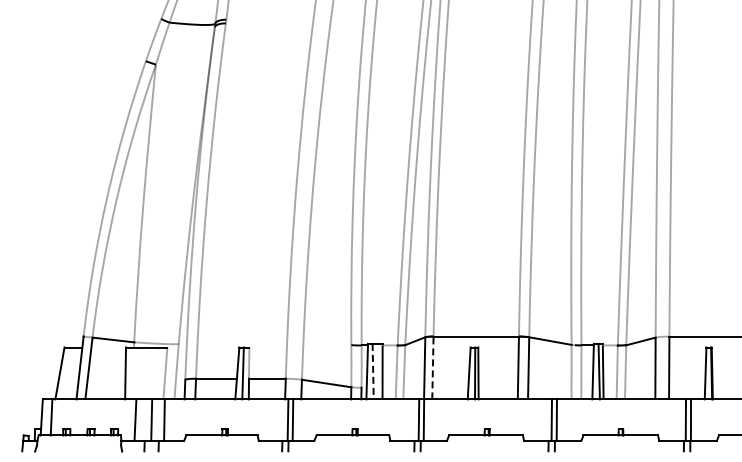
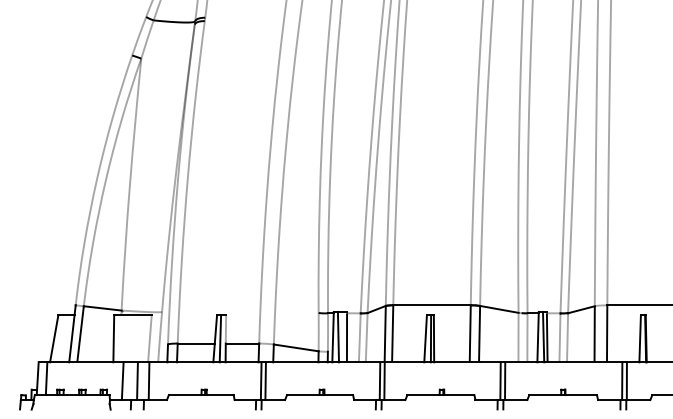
line: (432, 368) -> (392, 334), dashed -> solid
line: (373, 371) -> (338, 337), dashed -> solid

